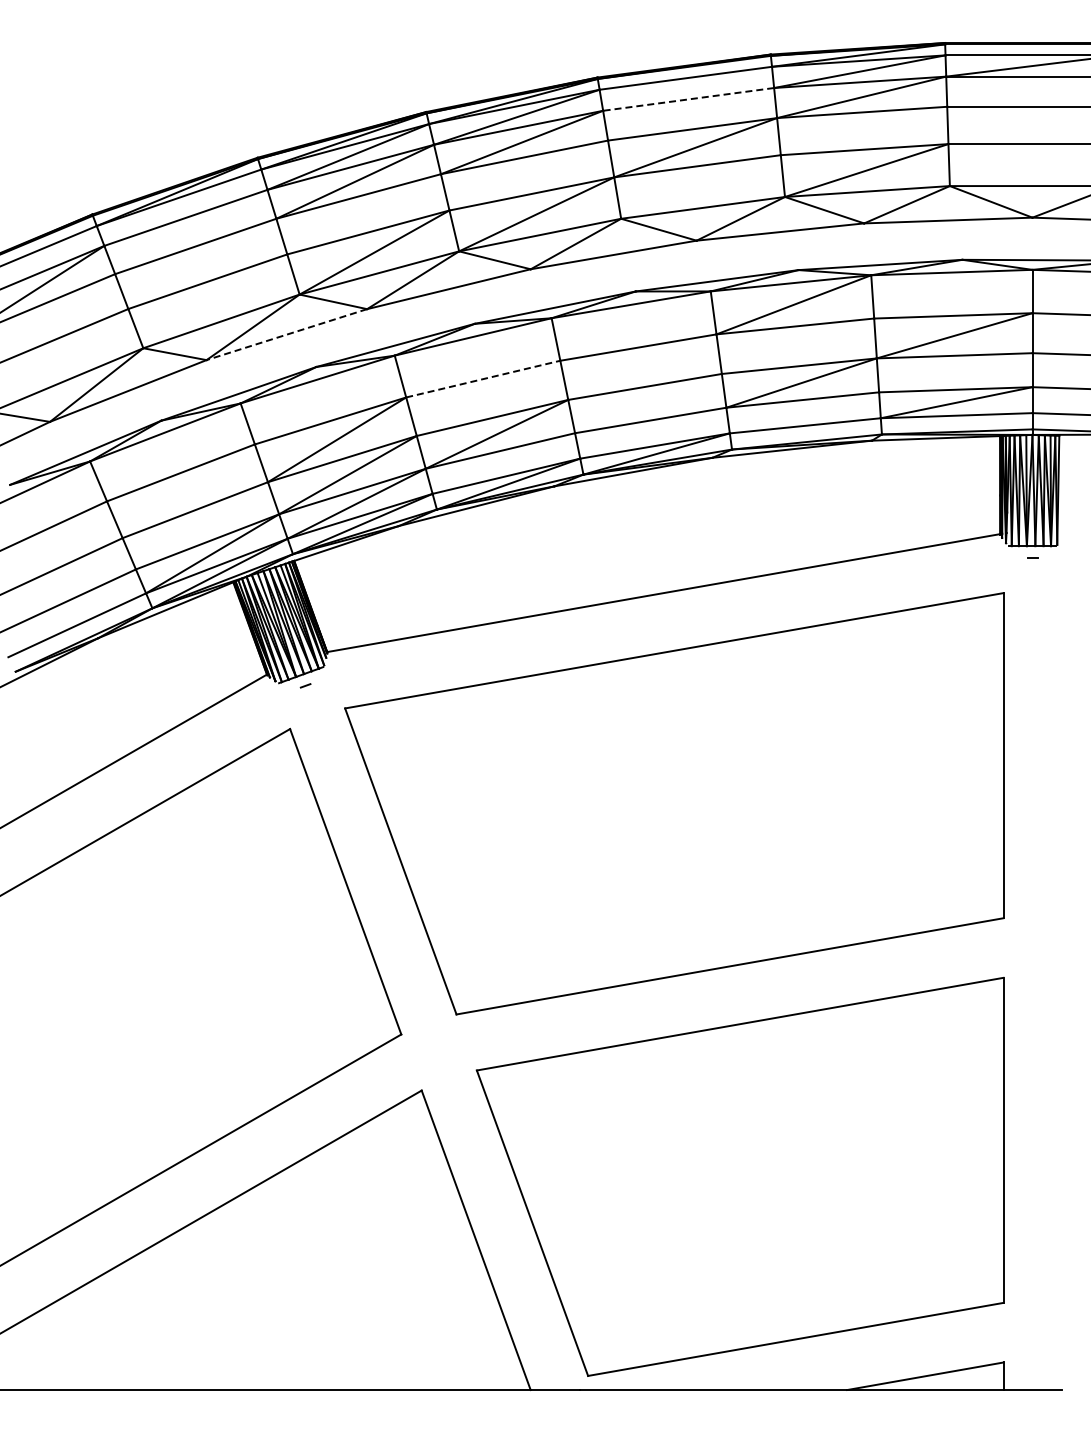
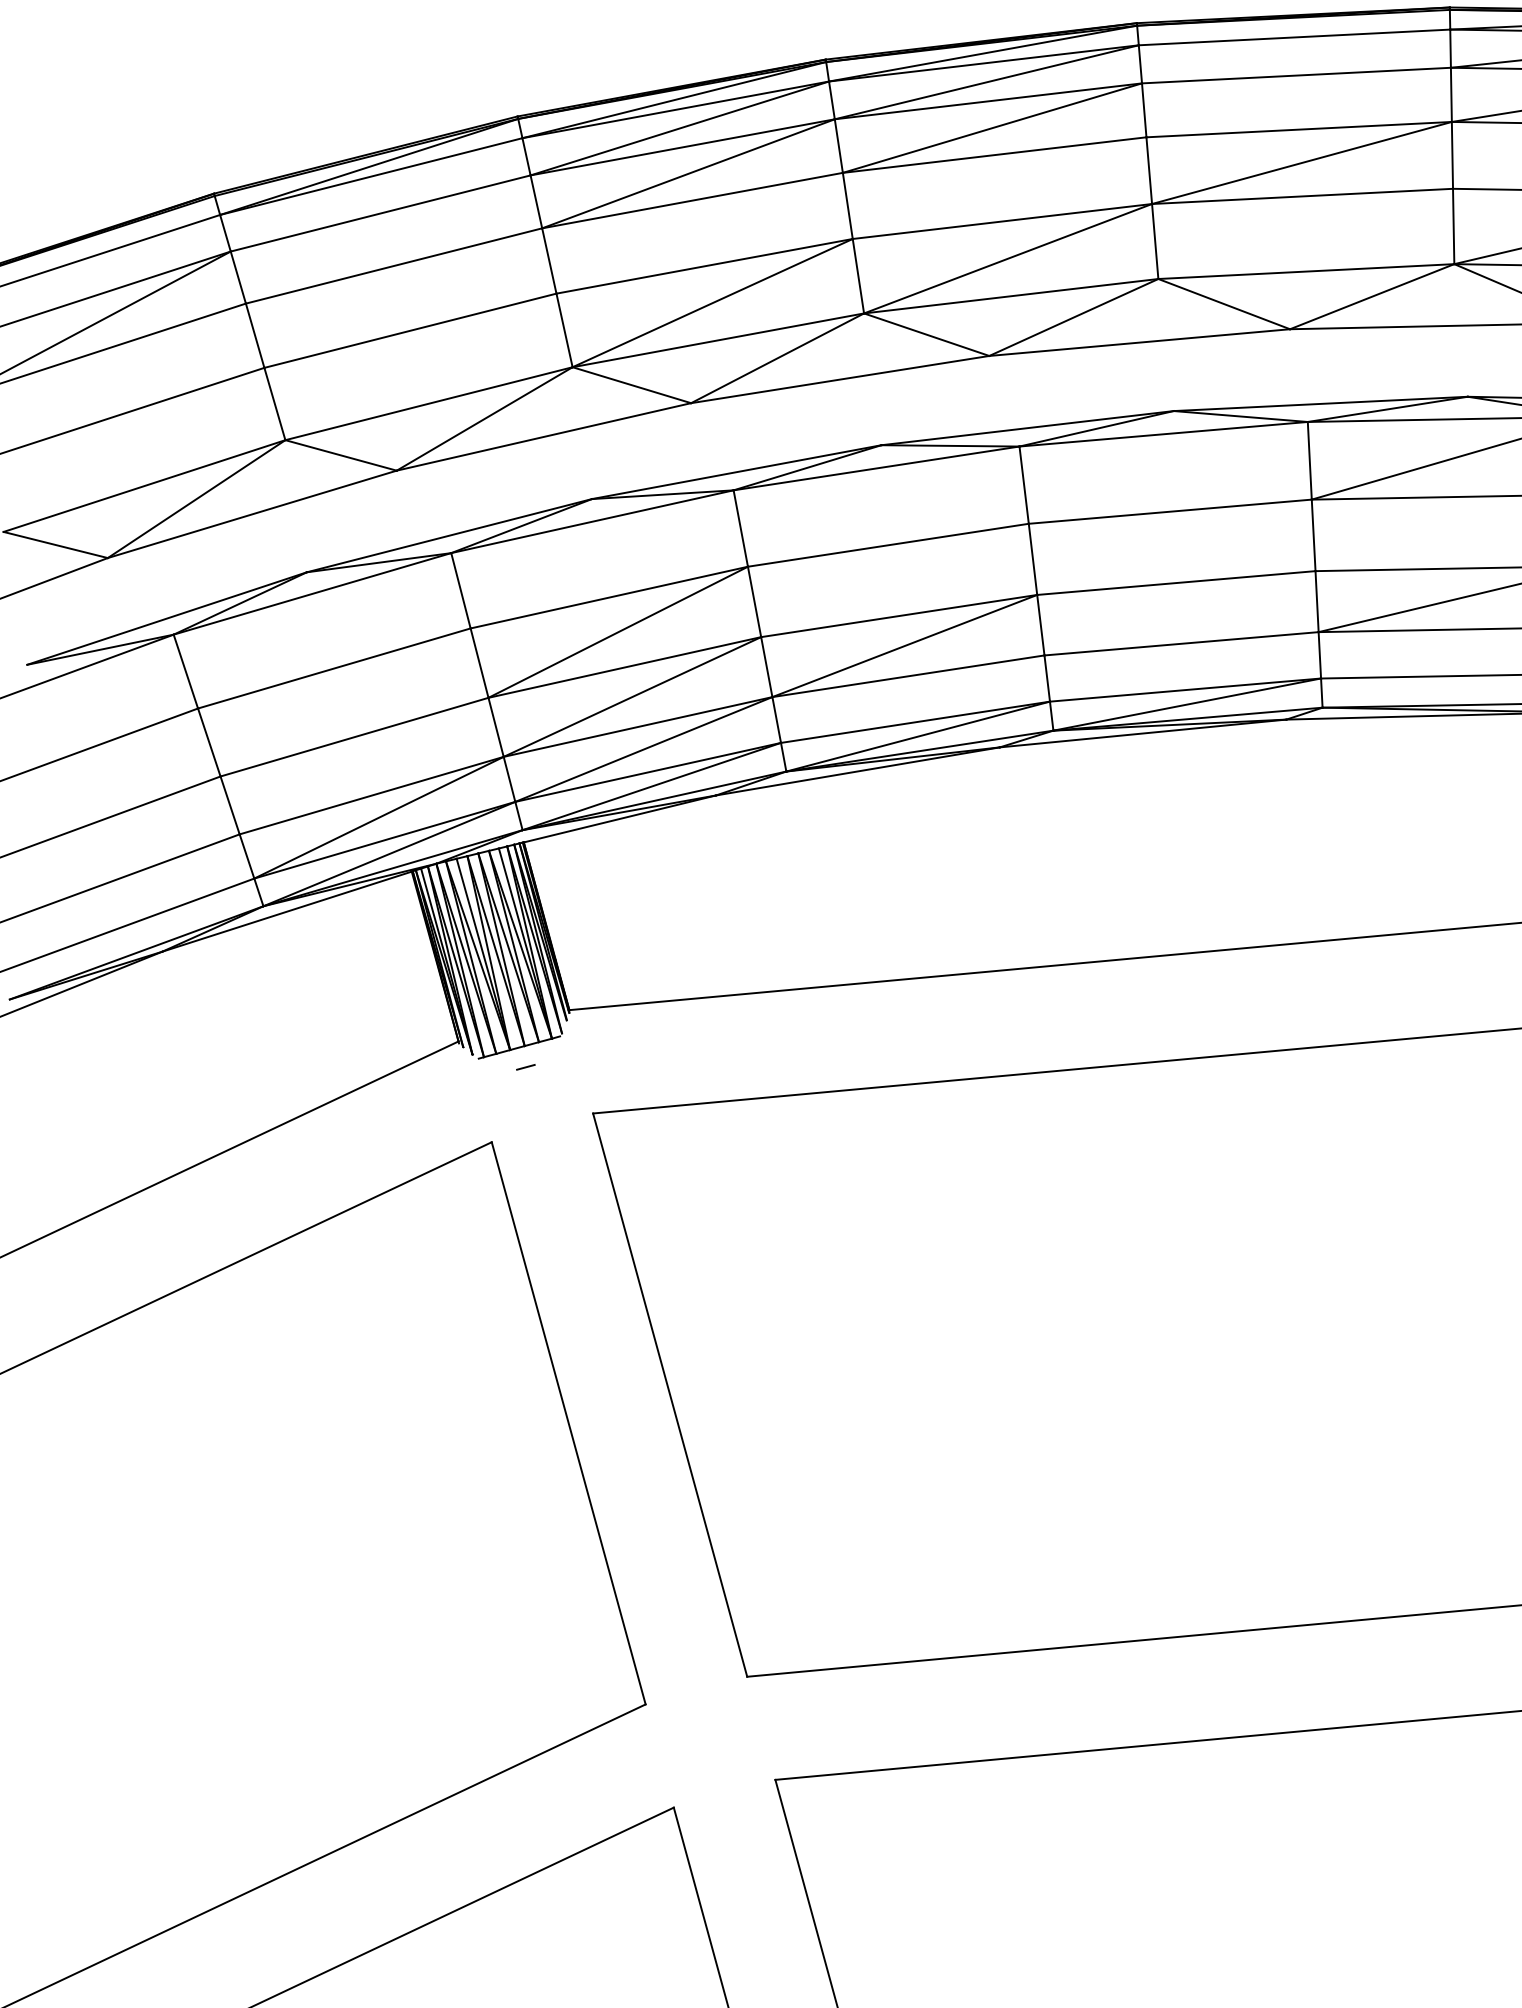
line: (688, 99) -> (1296, 75), dashed -> solid
line: (286, 334) -> (543, 436), dashed -> solid
line: (483, 379) -> (888, 545), dashed -> solid

